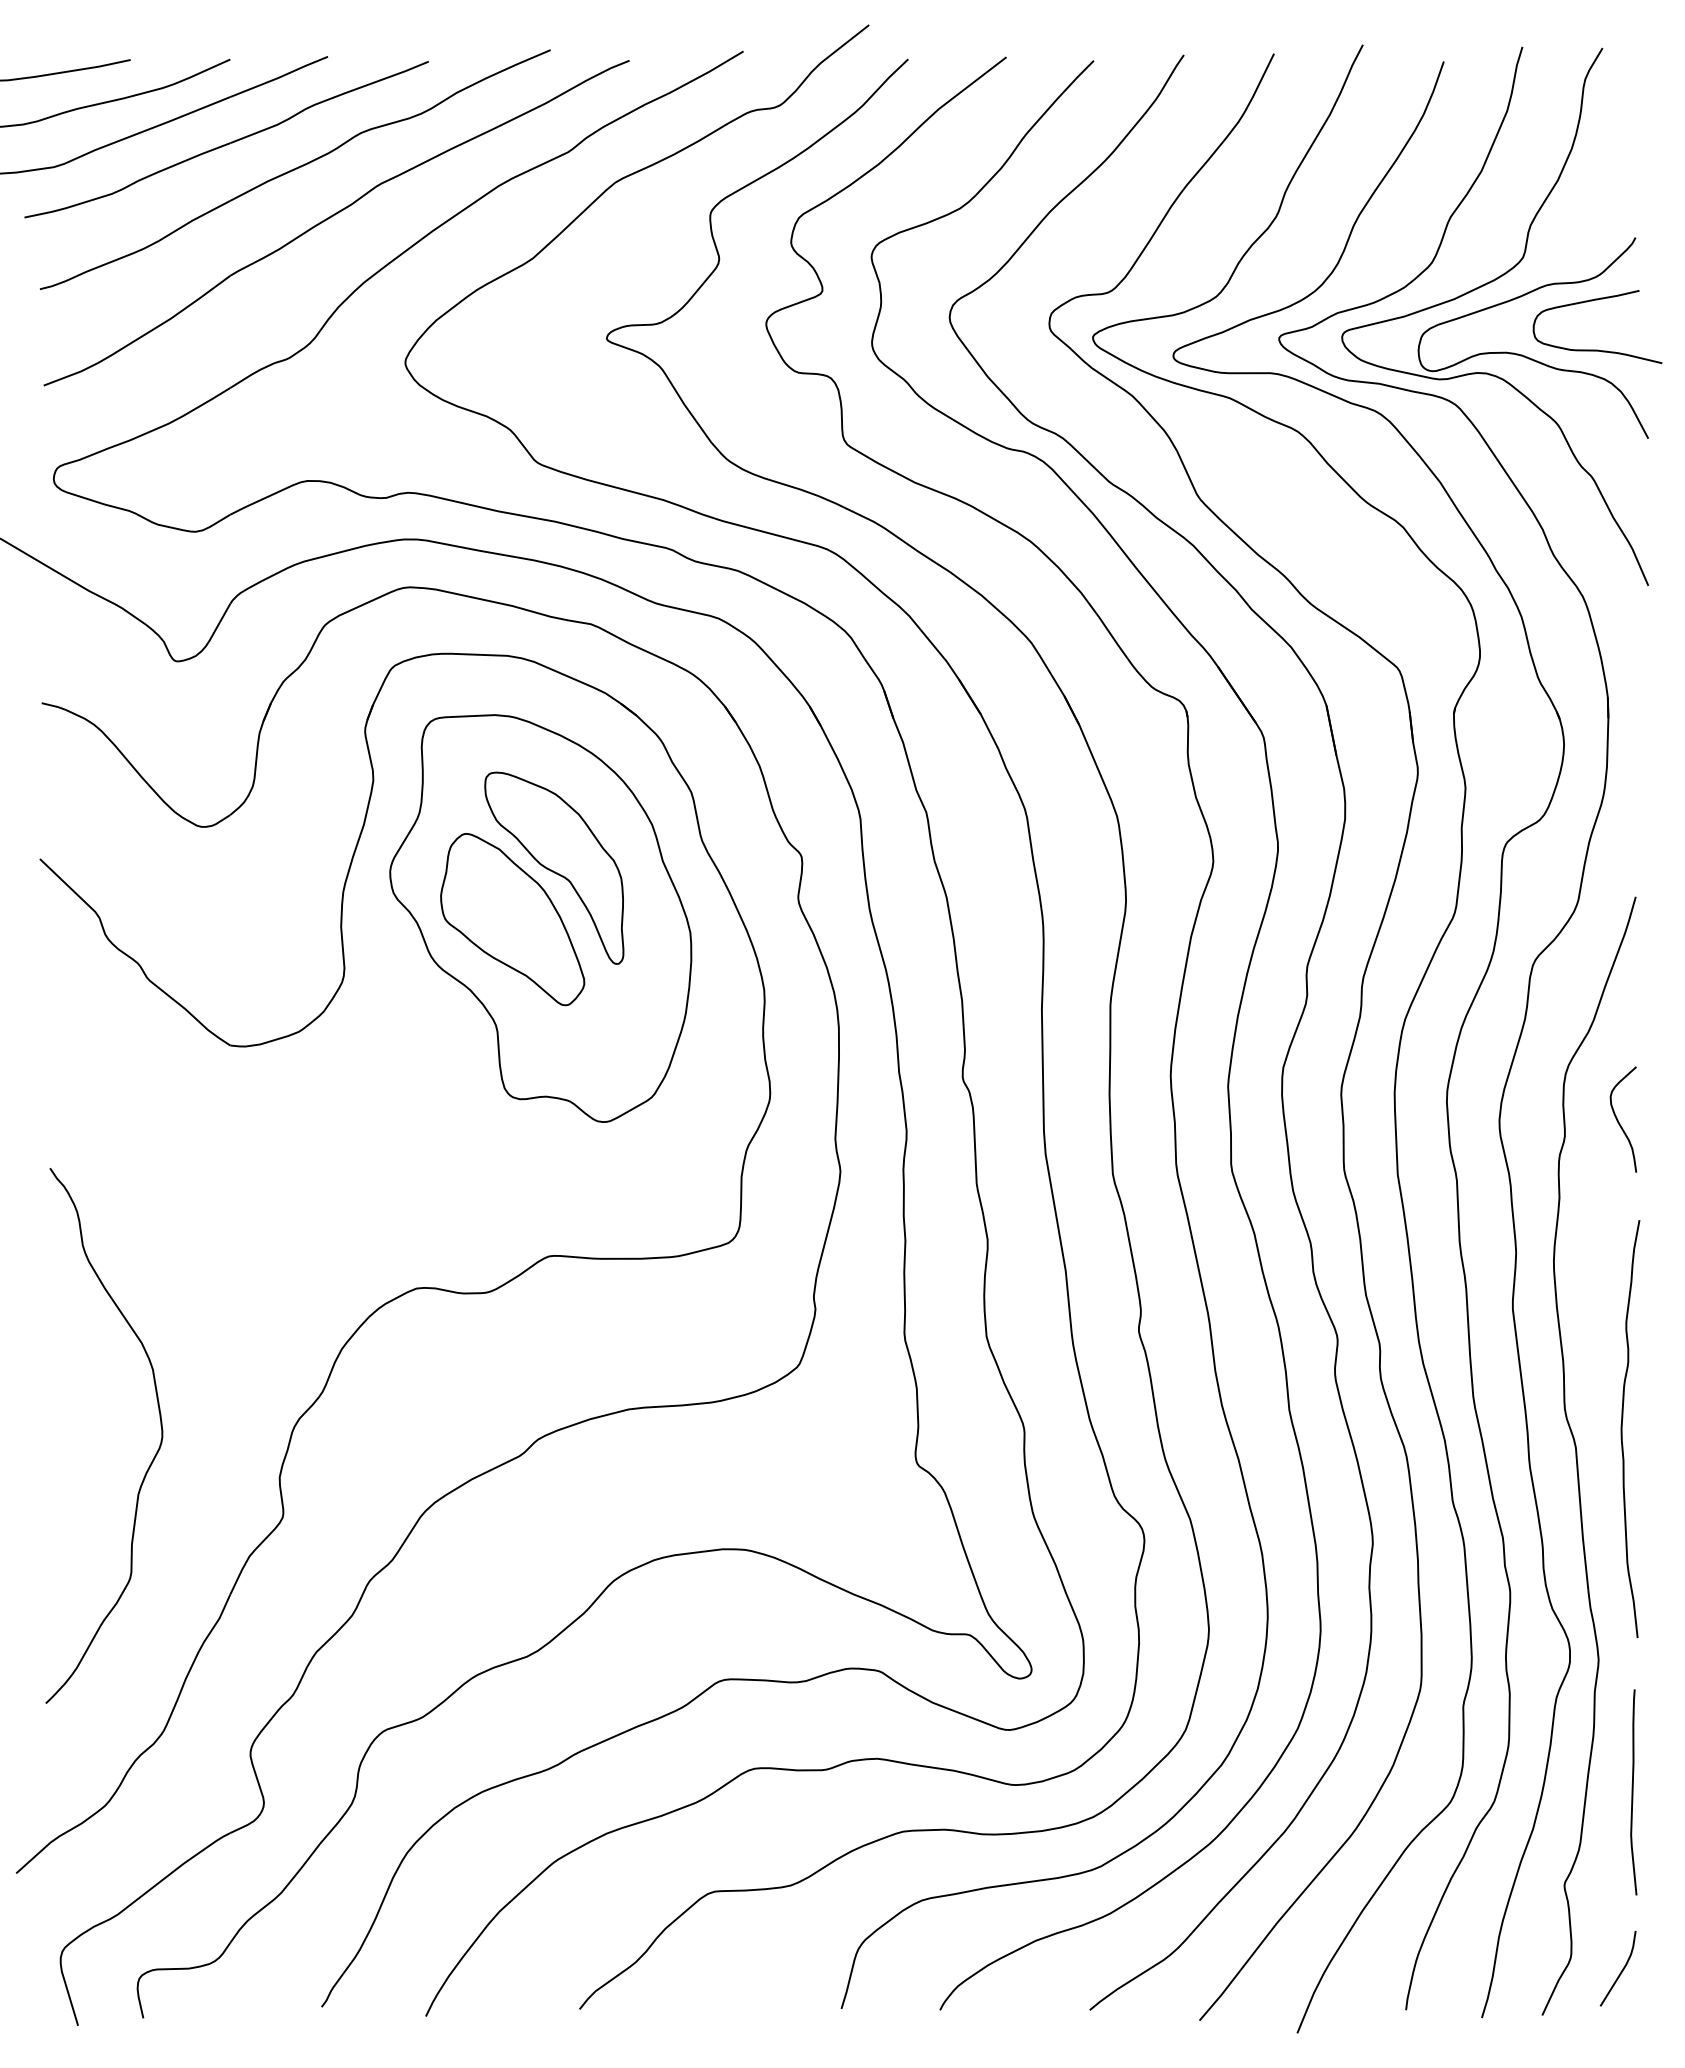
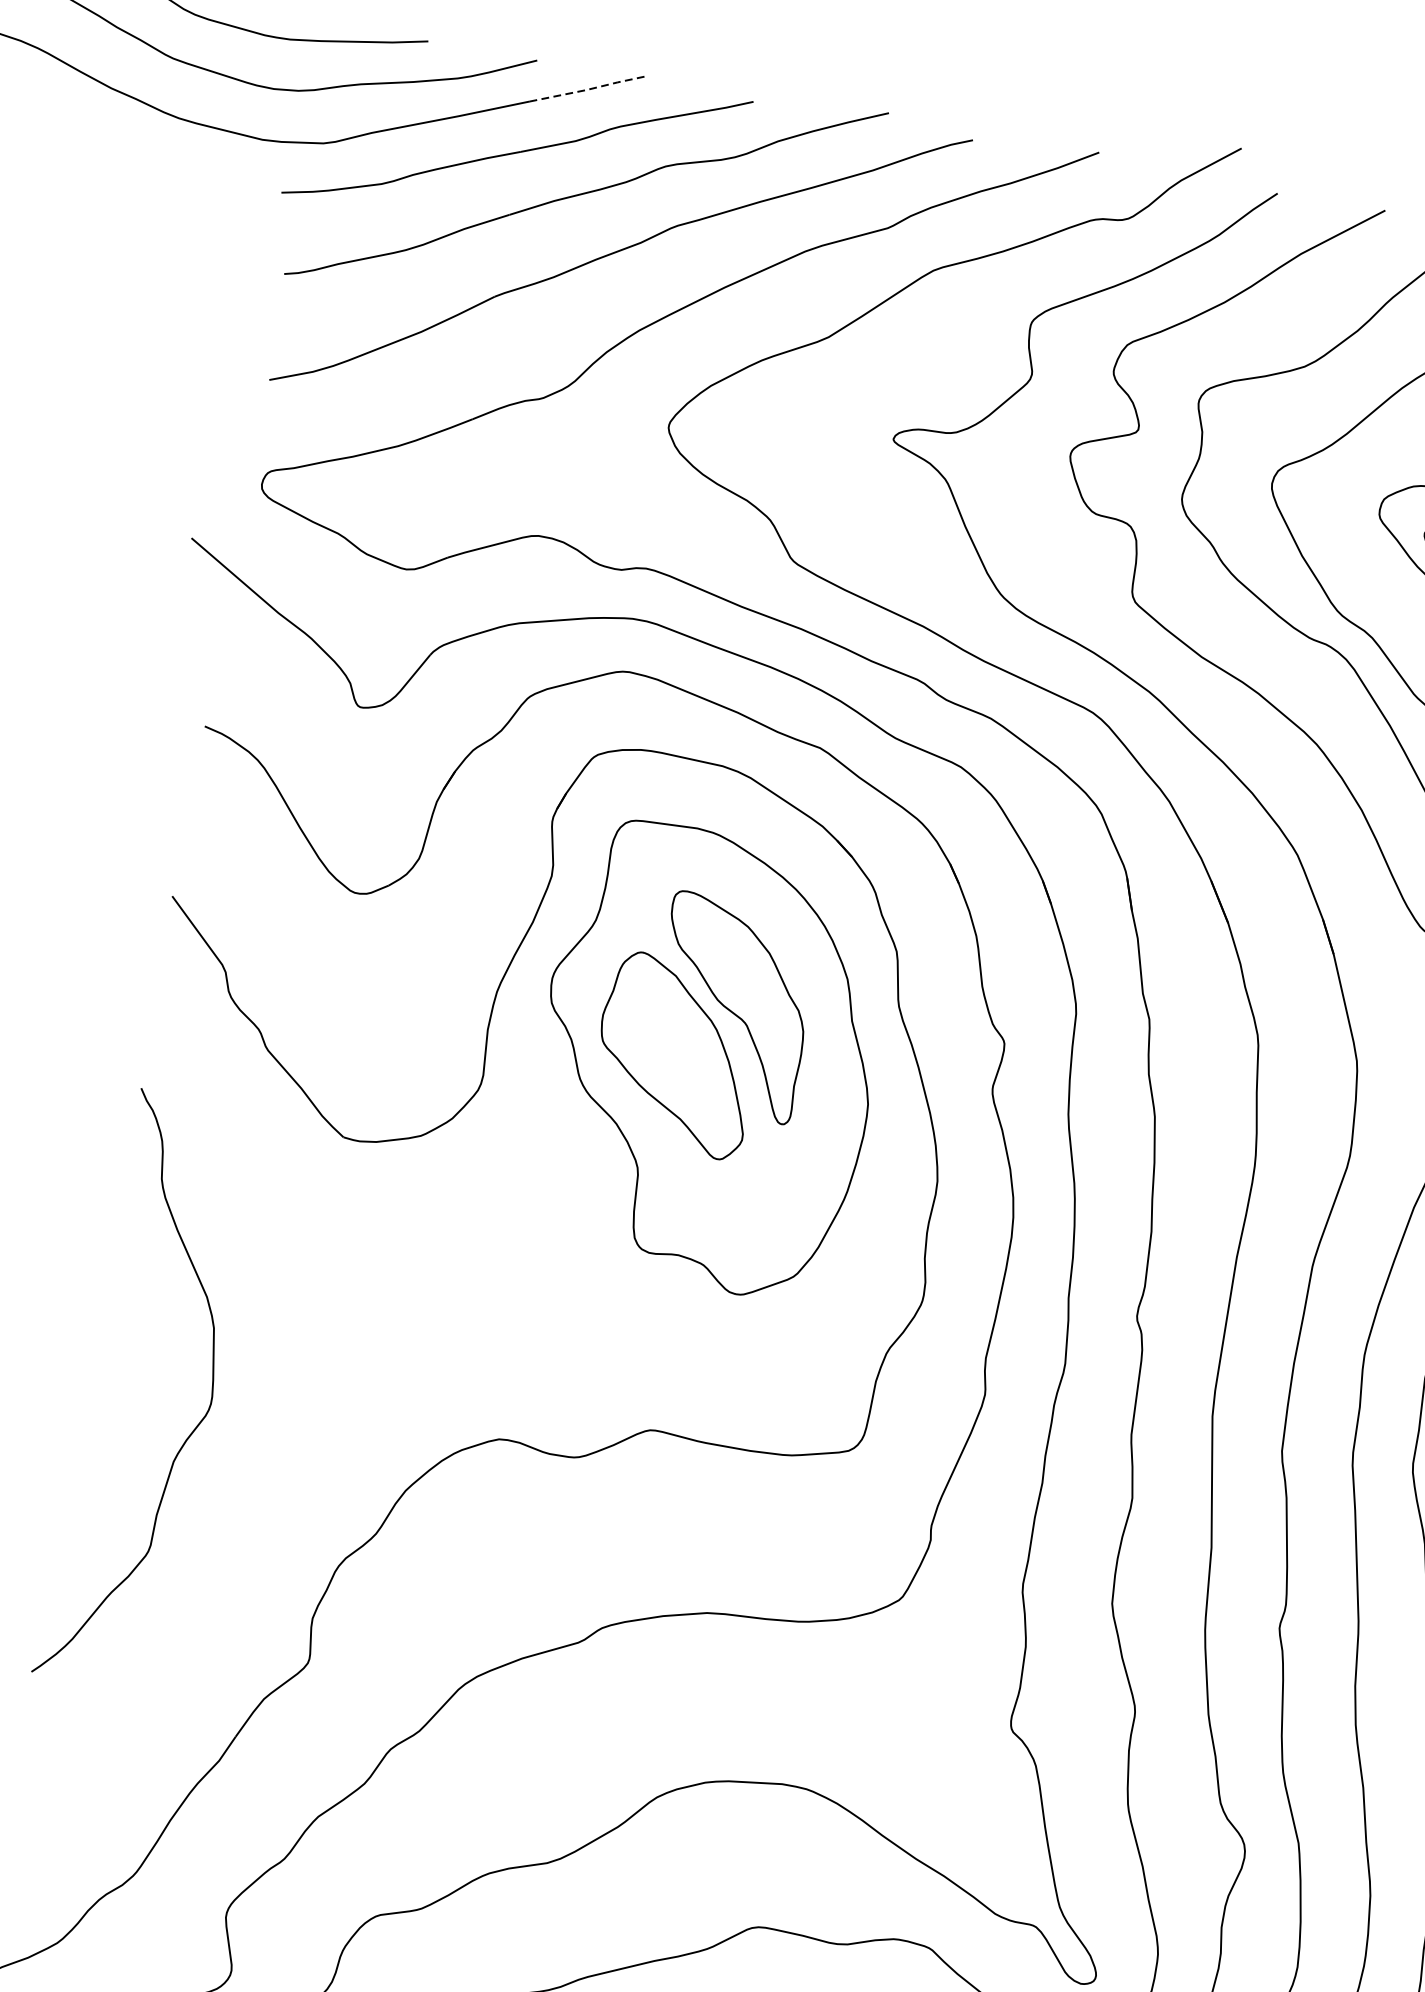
line: (279, 77) -> (587, 89), solid -> dashed
curve: (152, 1459) -> (195, 1426), moved

